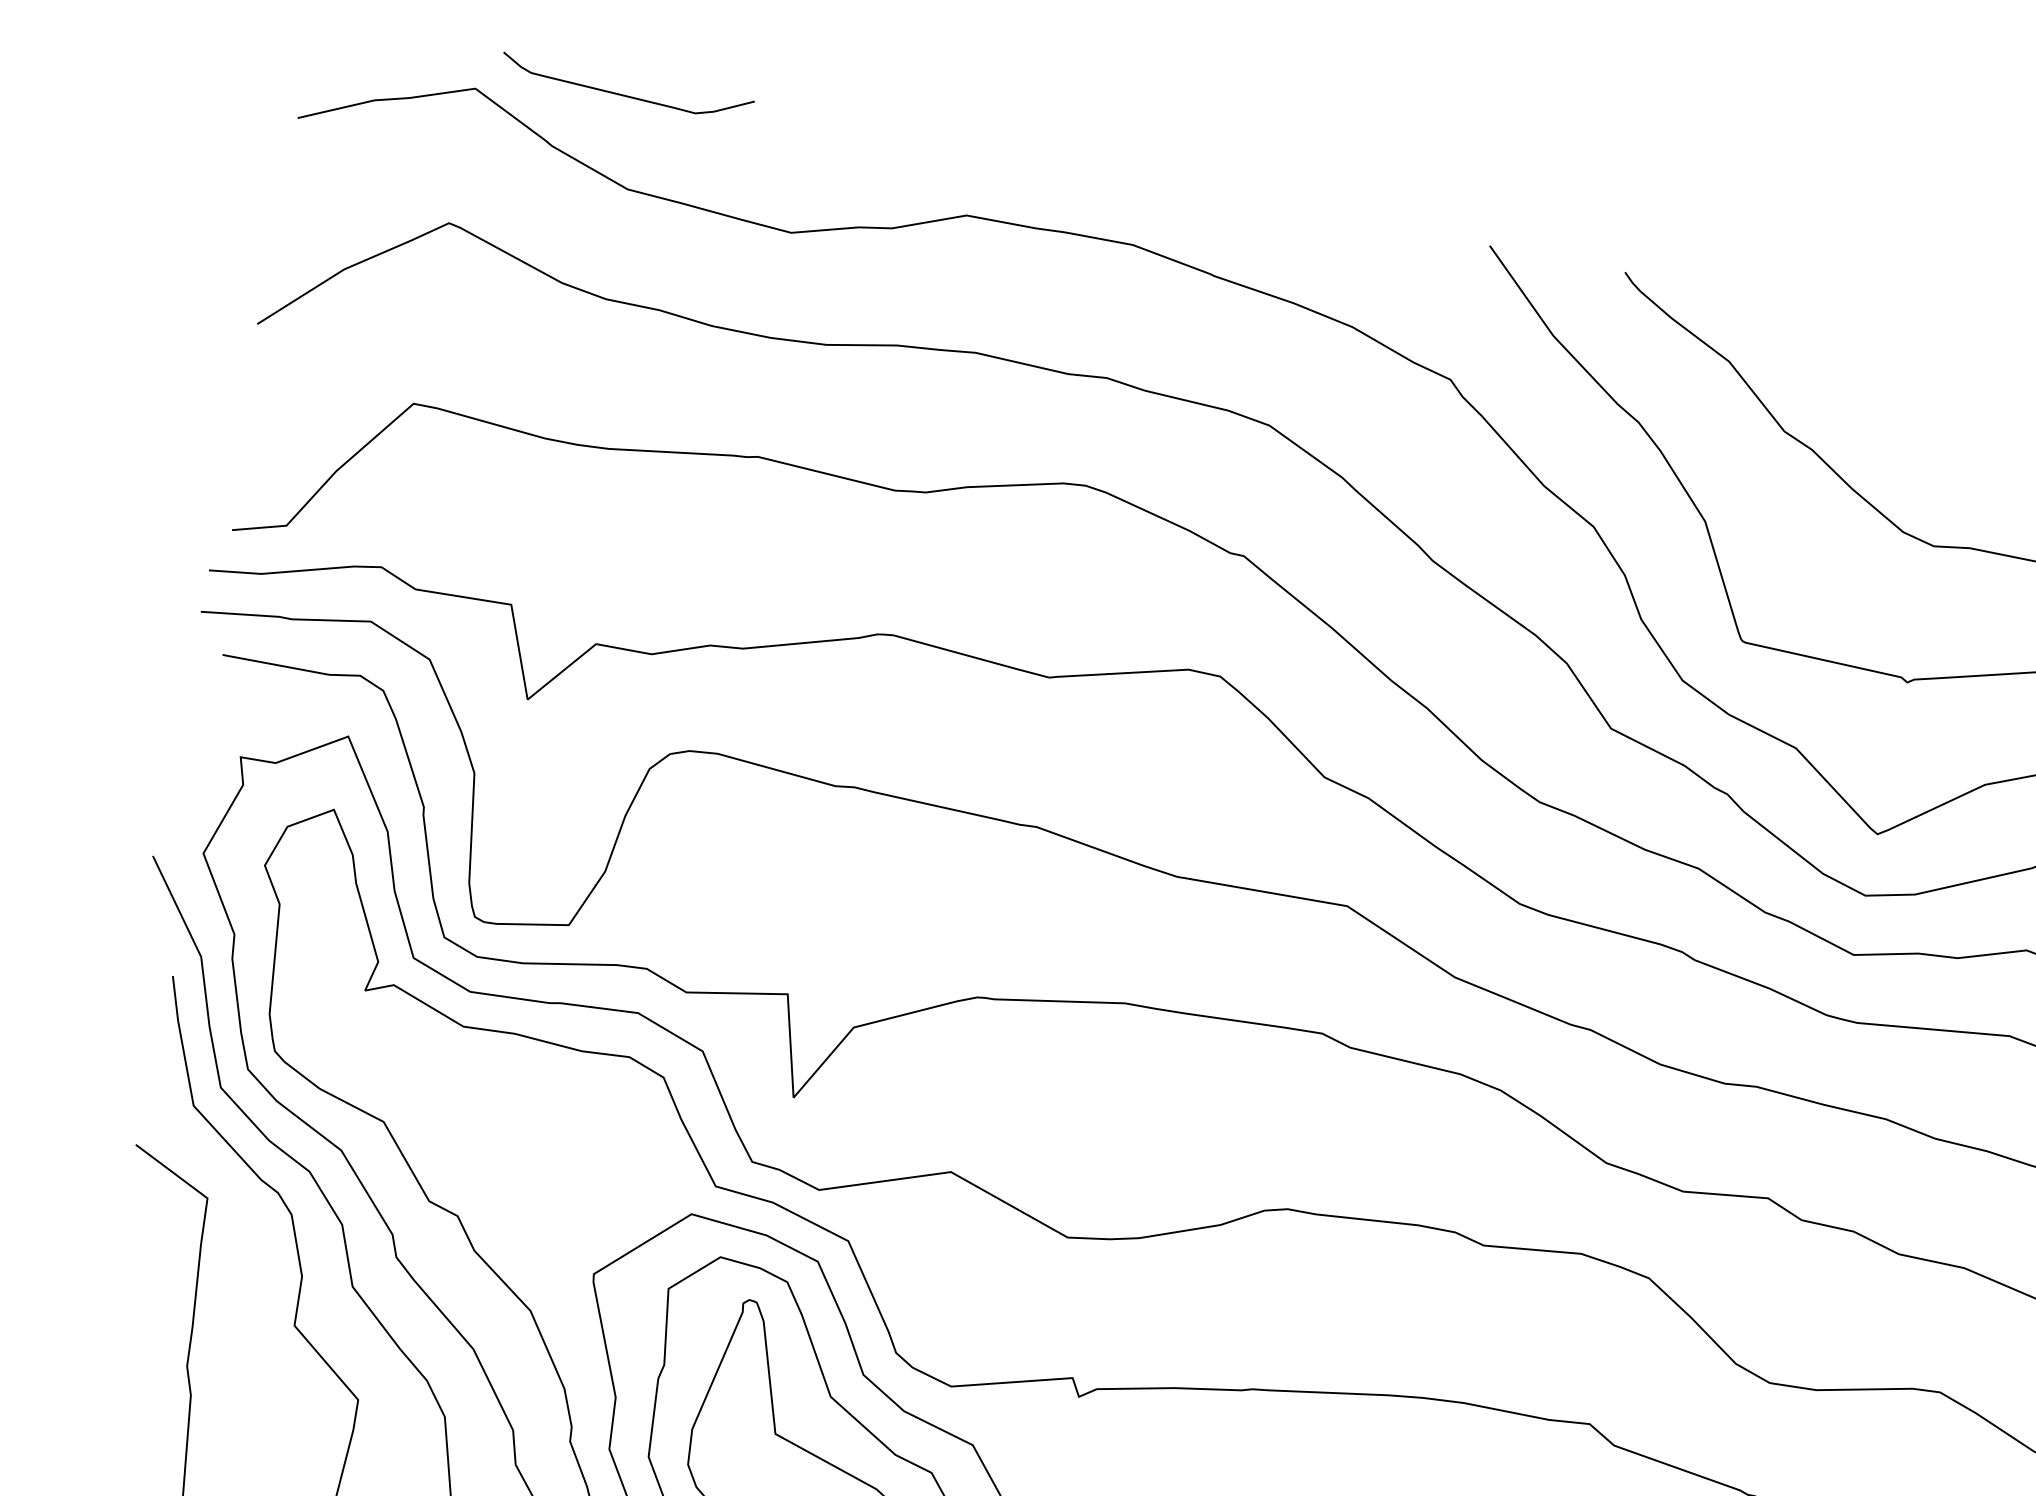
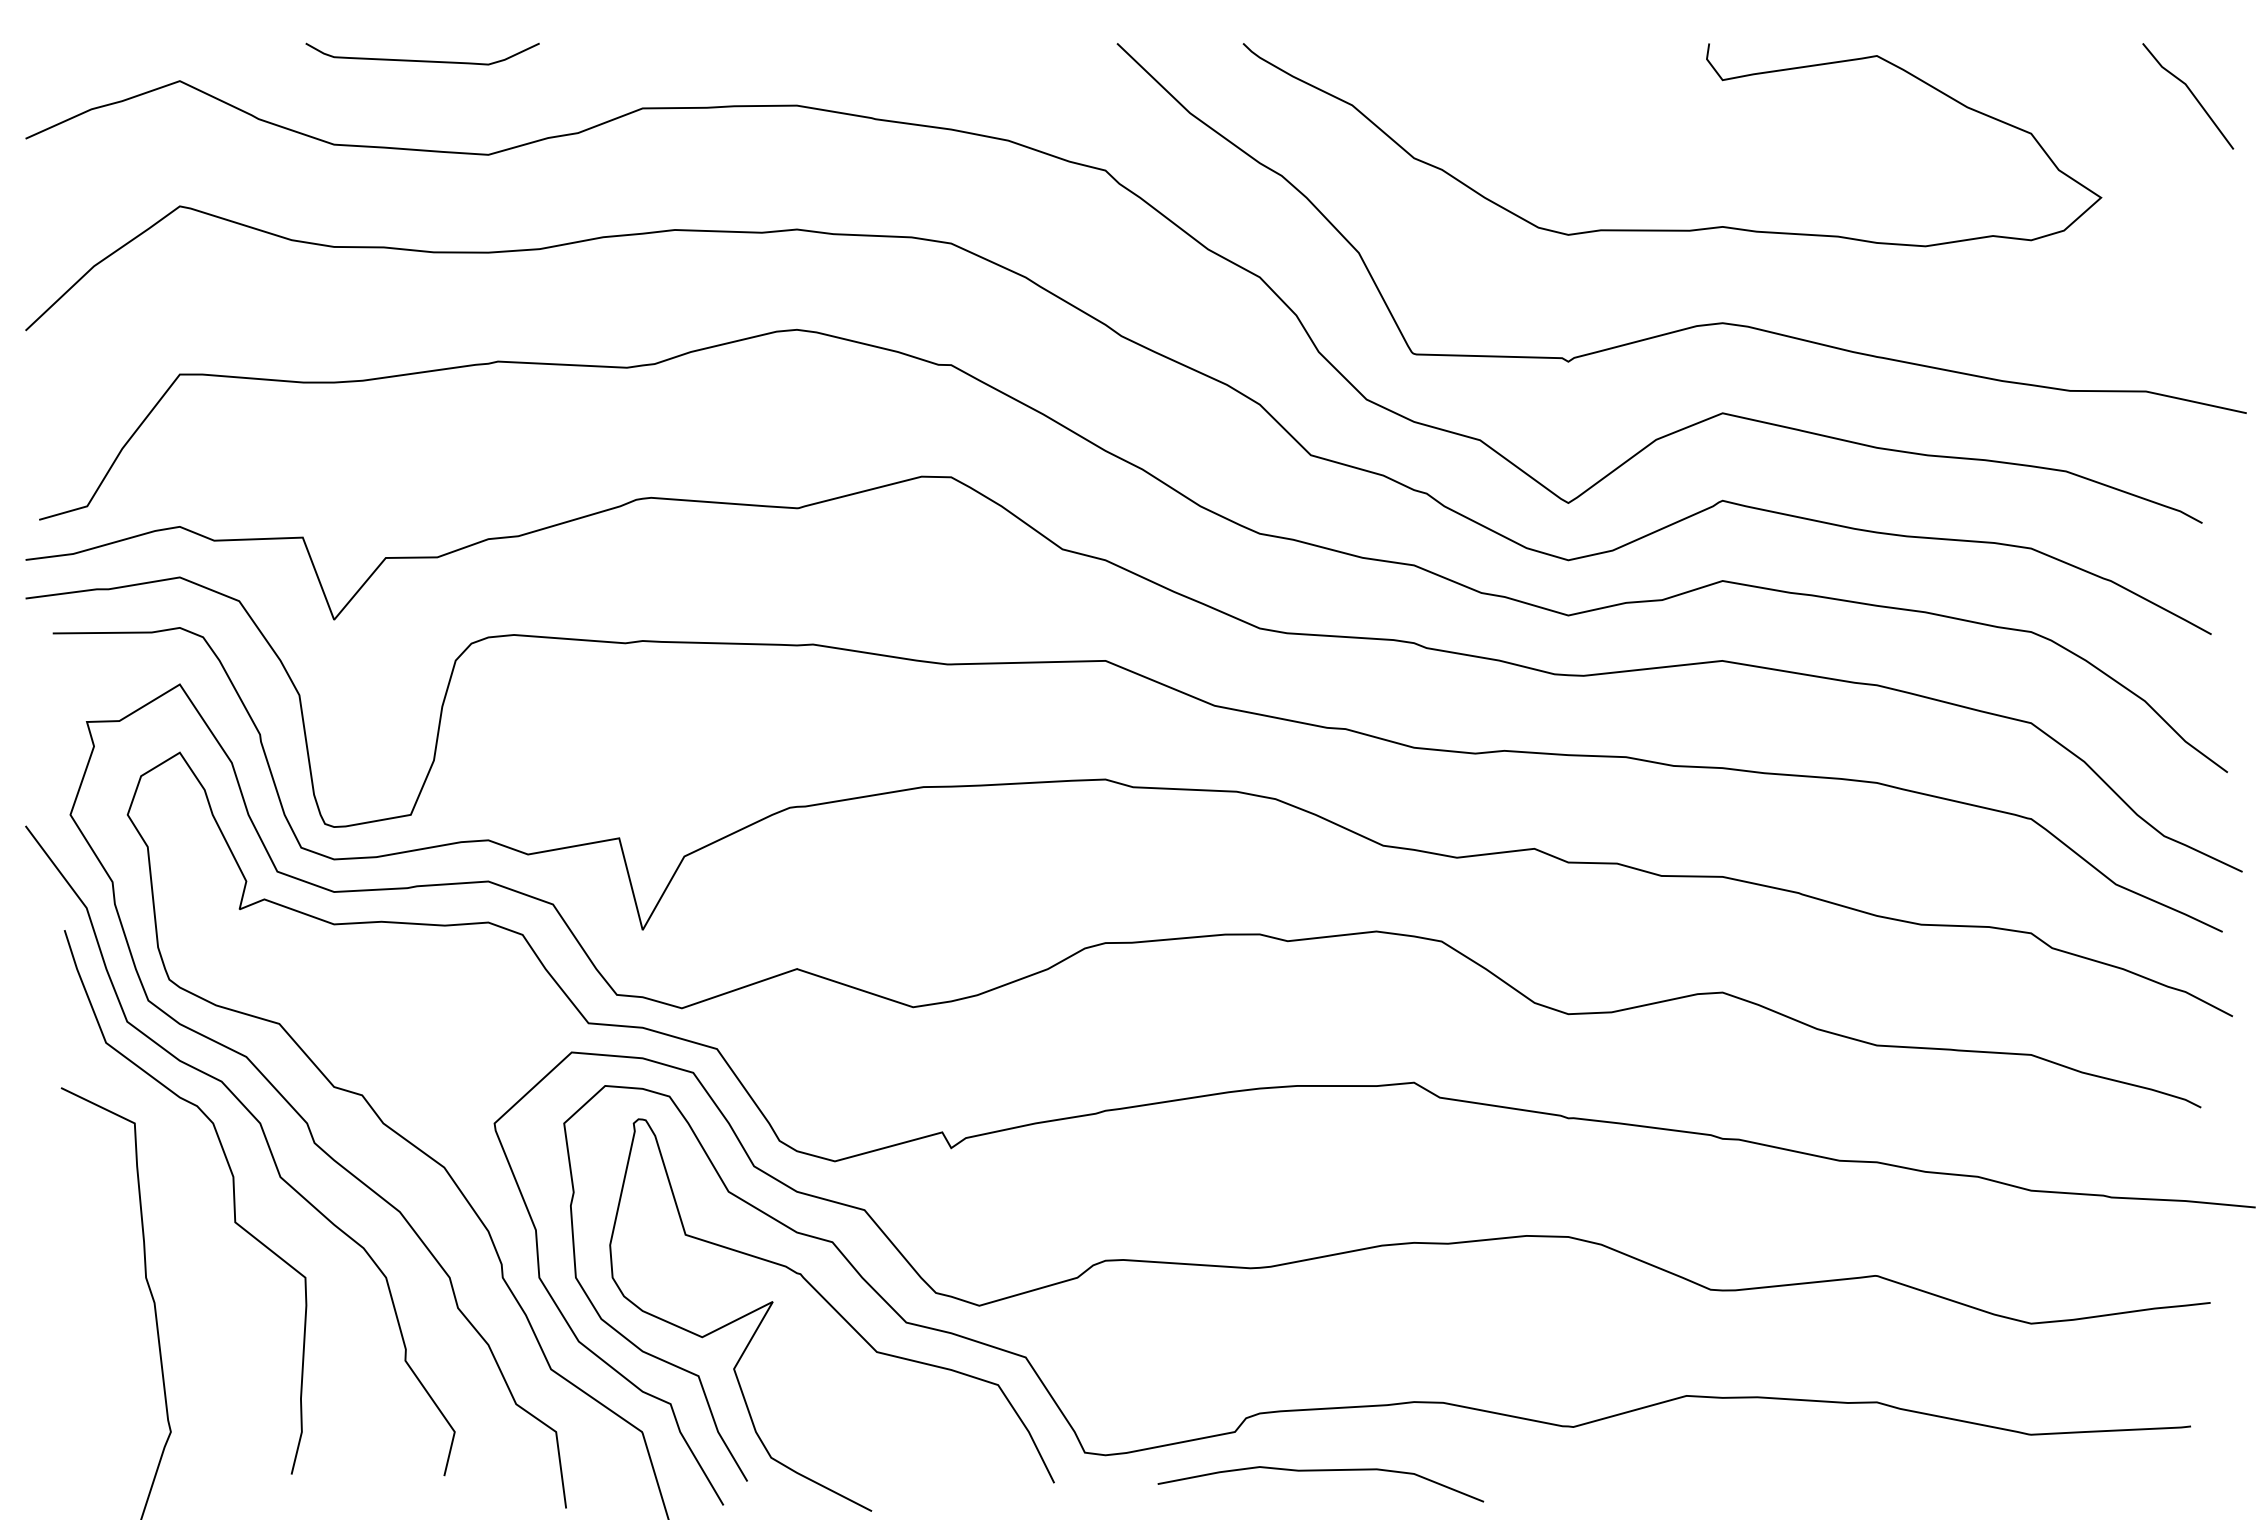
curve: (625, 95) -> (422, 60), moved

